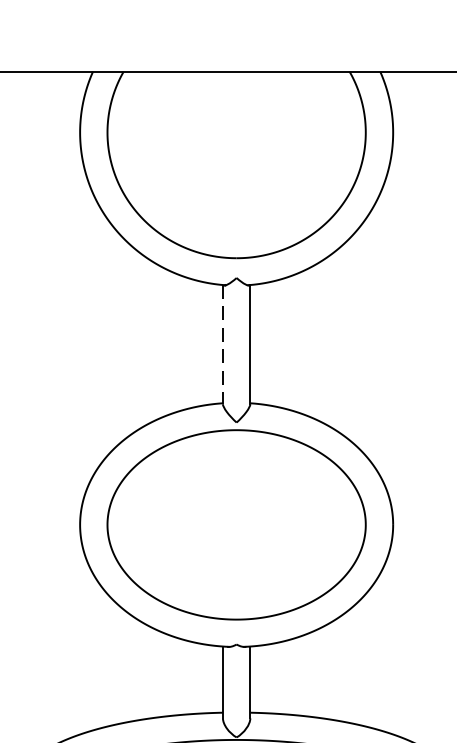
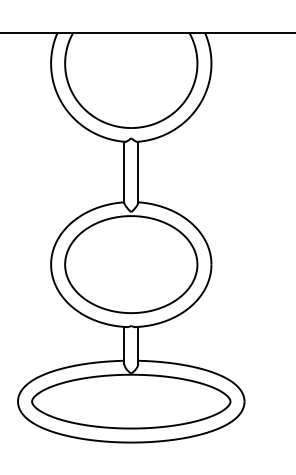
line: (223, 345) -> (124, 172), dashed -> solid

